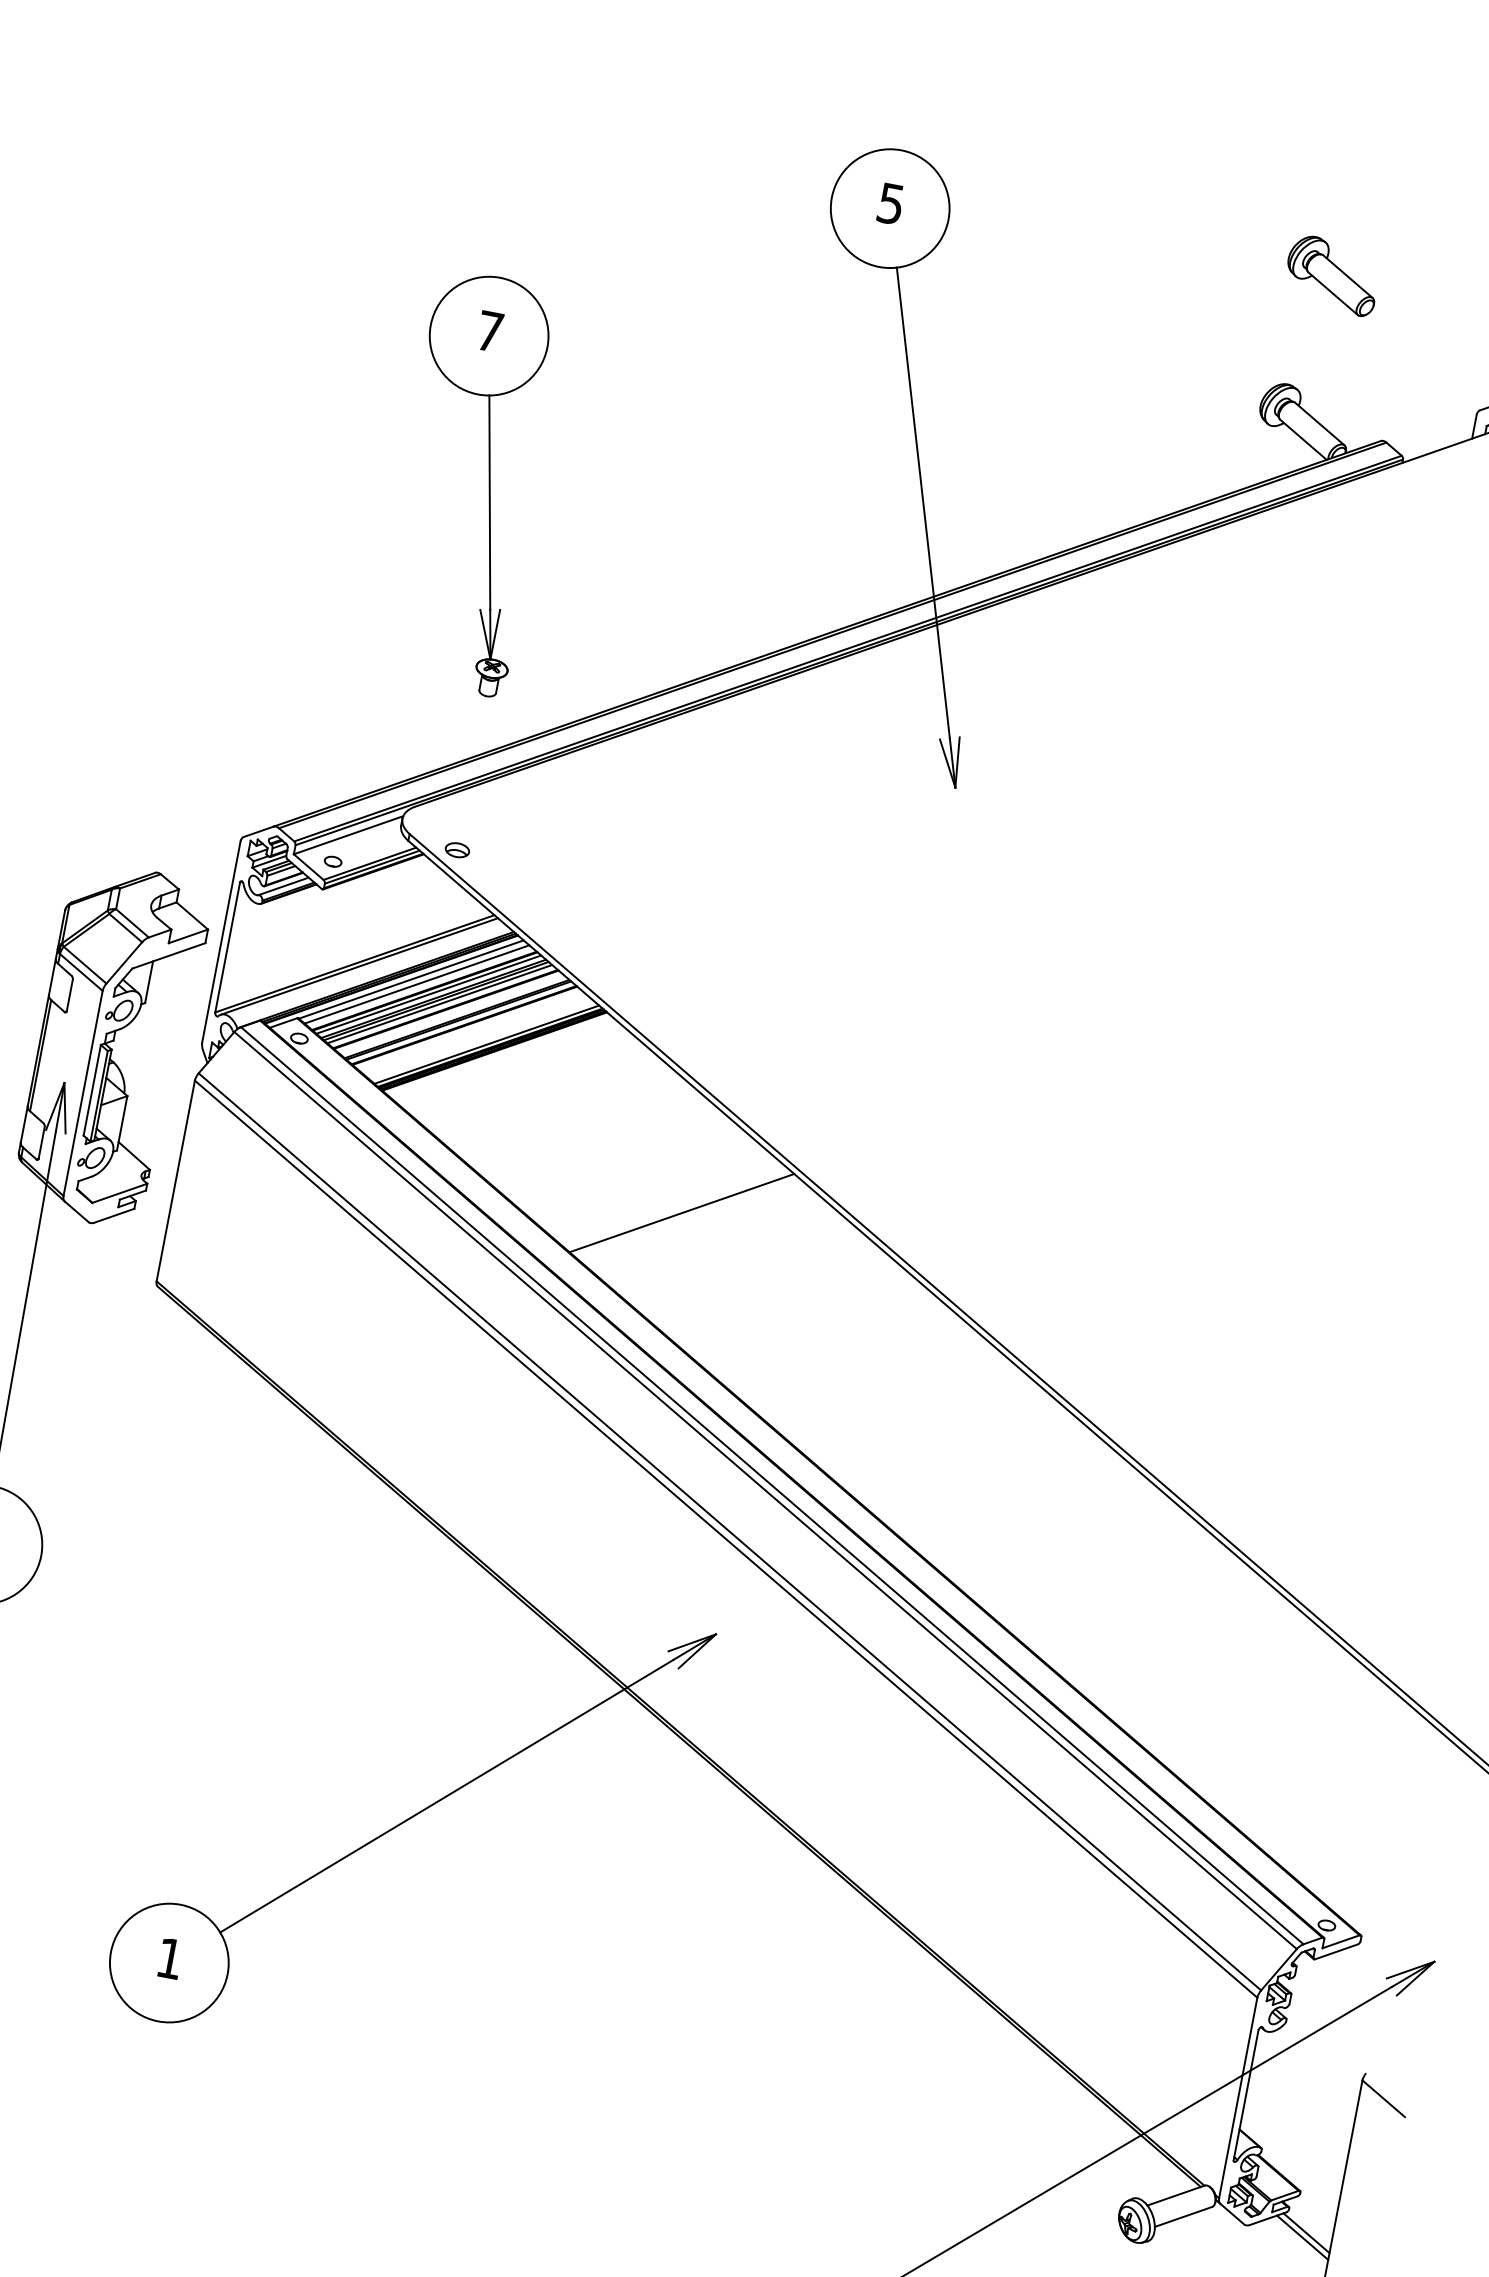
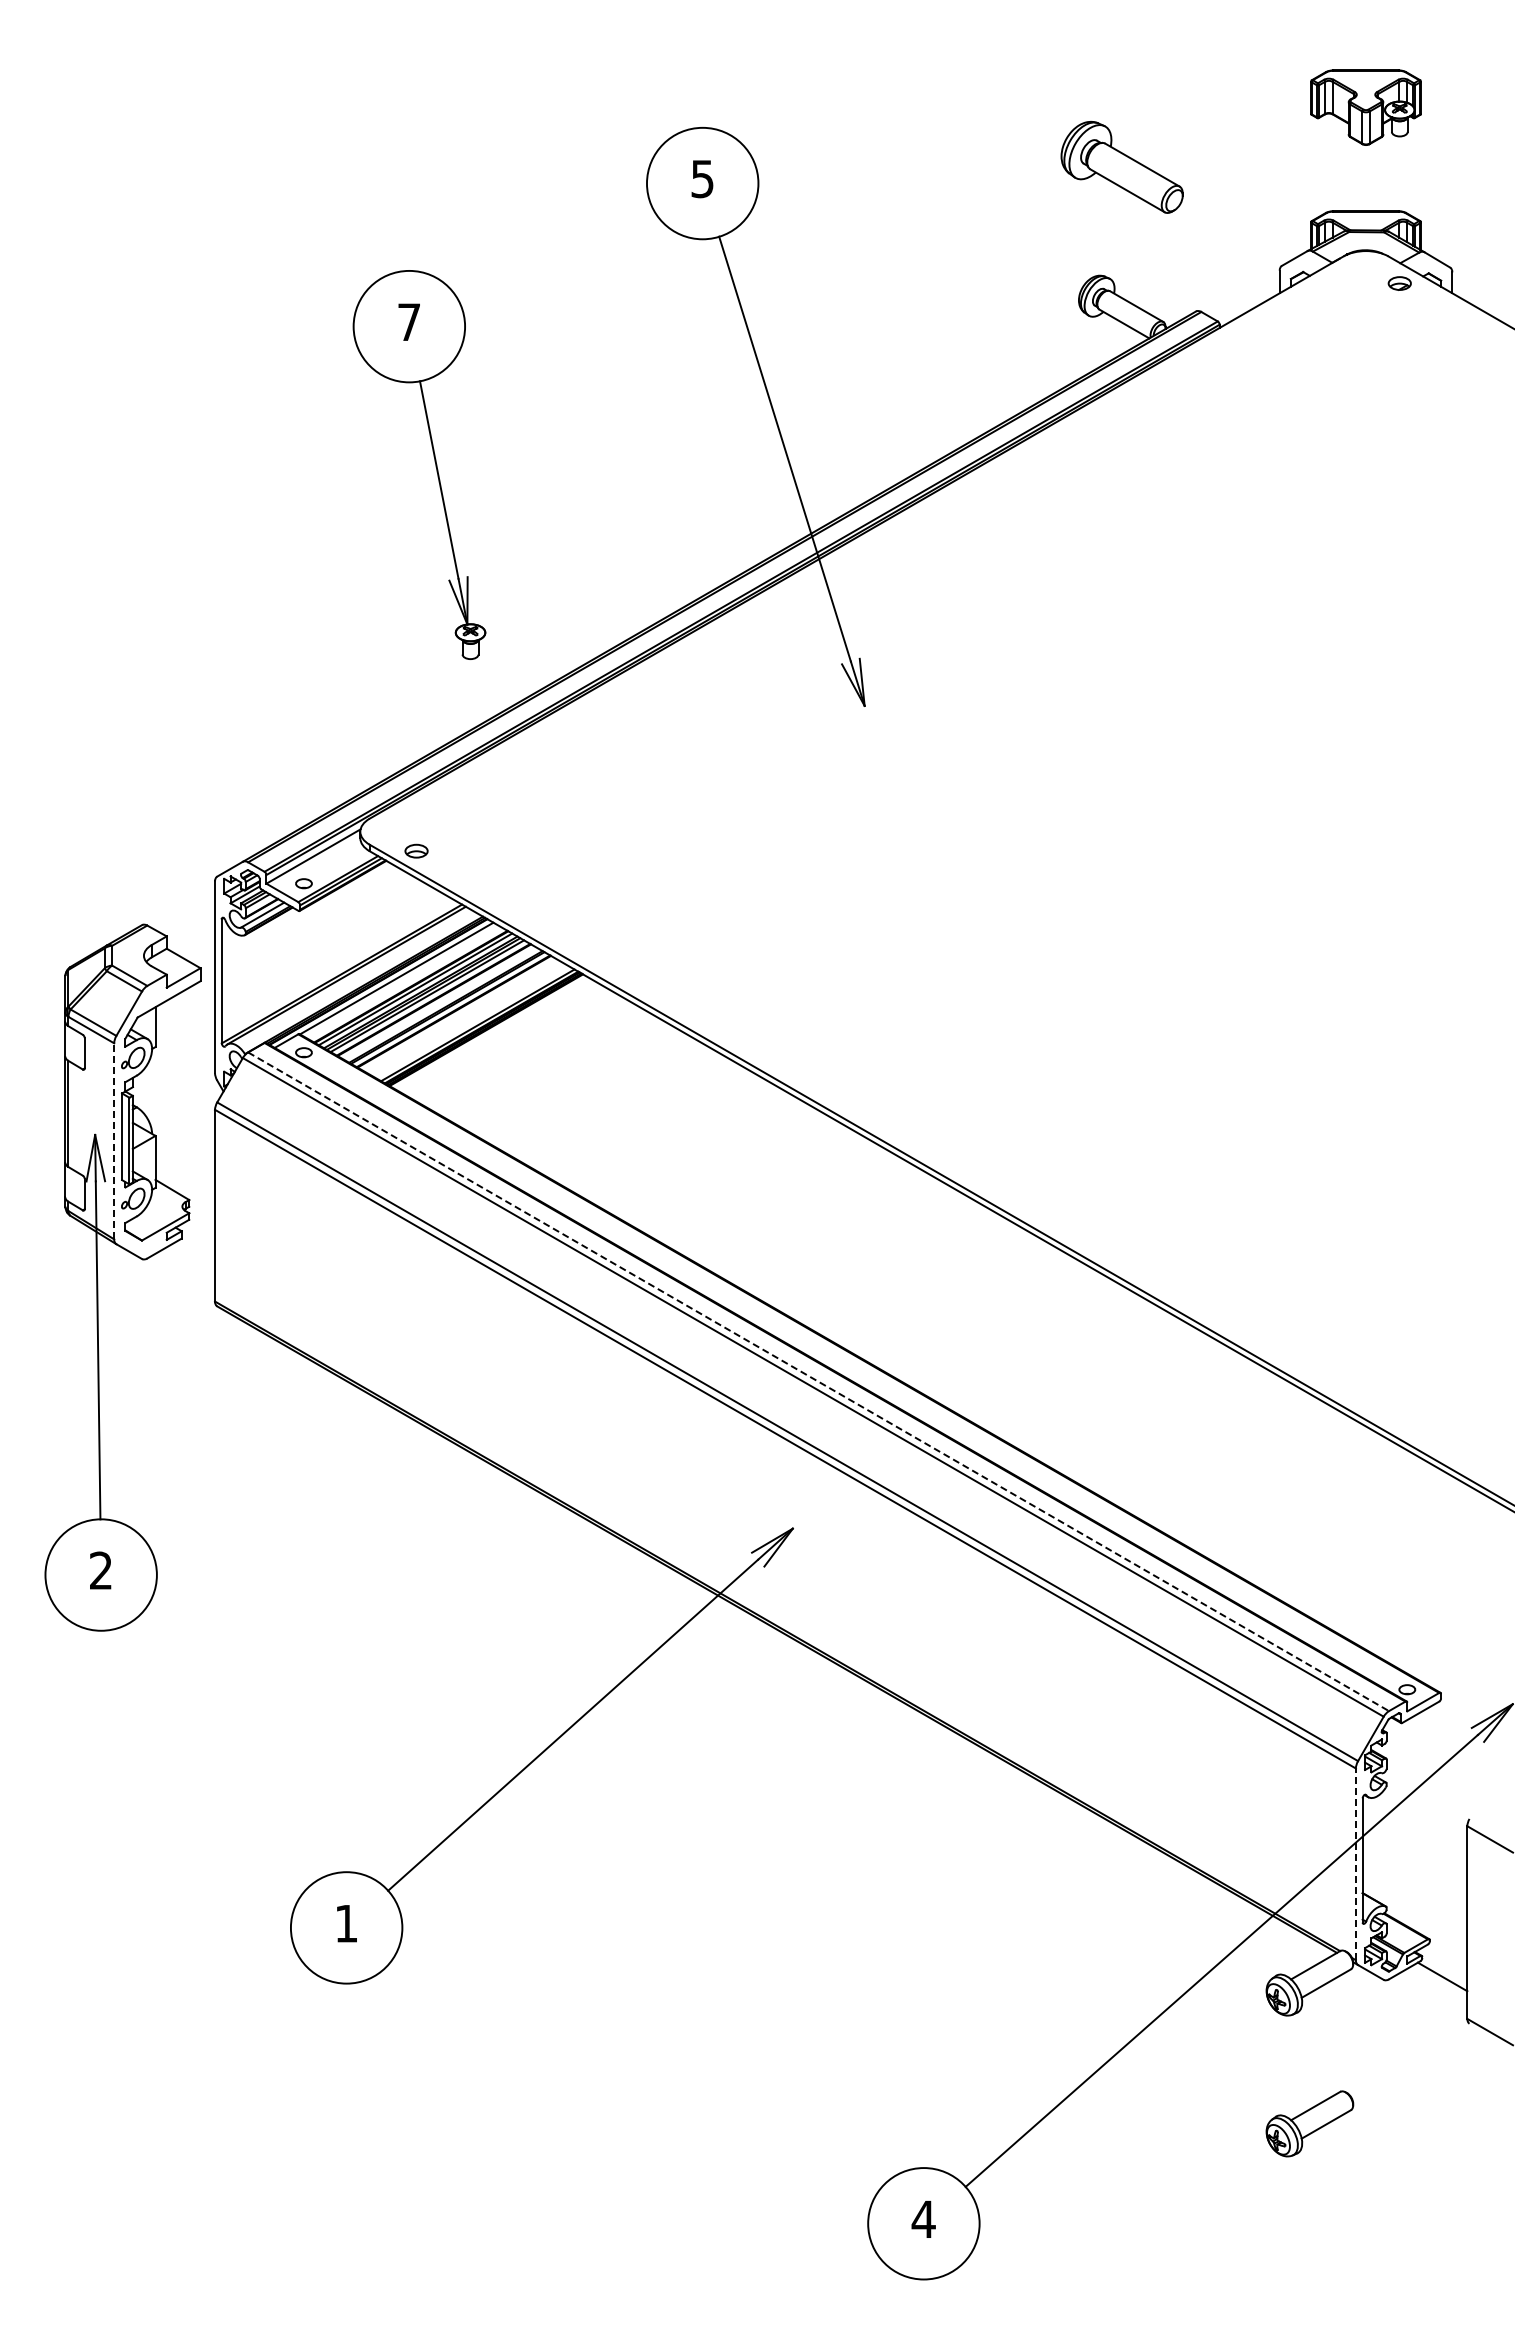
part: (1332, 275) -> (1122, 167), size x1.4
part: (488, 482) -> (434, 461), moved
line: (416, 983) -> (402, 981), removed
line: (83, 1092) -> (114, 1140), solid -> dashed
line: (682, 1213) -> (687, 1146), removed
line: (772, 1485) -> (818, 1381), solid -> dashed
line: (1237, 2098) -> (1355, 1864), solid -> dashed
line: (1302, 2237) -> (1439, 1981), removed

